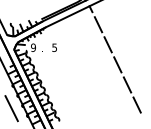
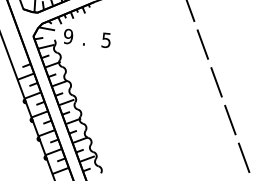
line: (11, 108) -> (18, 141), removed

